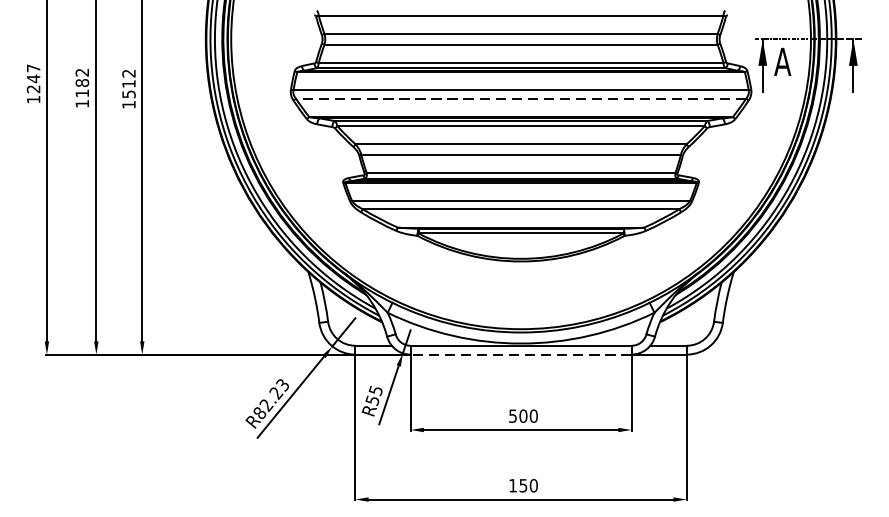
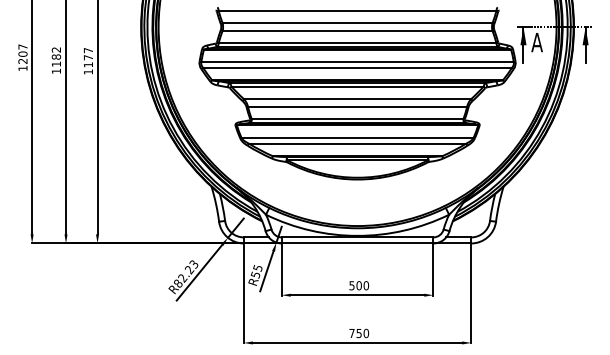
text: (32, 79) -> (22, 54), 1247 -> 1207
text: (129, 83) -> (88, 57), 1512 -> 1177
line: (520, 98) -> (357, 67), dashed -> solid
line: (520, 354) -> (357, 243), dashed -> solid
text: (512, 485) -> (351, 333), 150 -> 750

